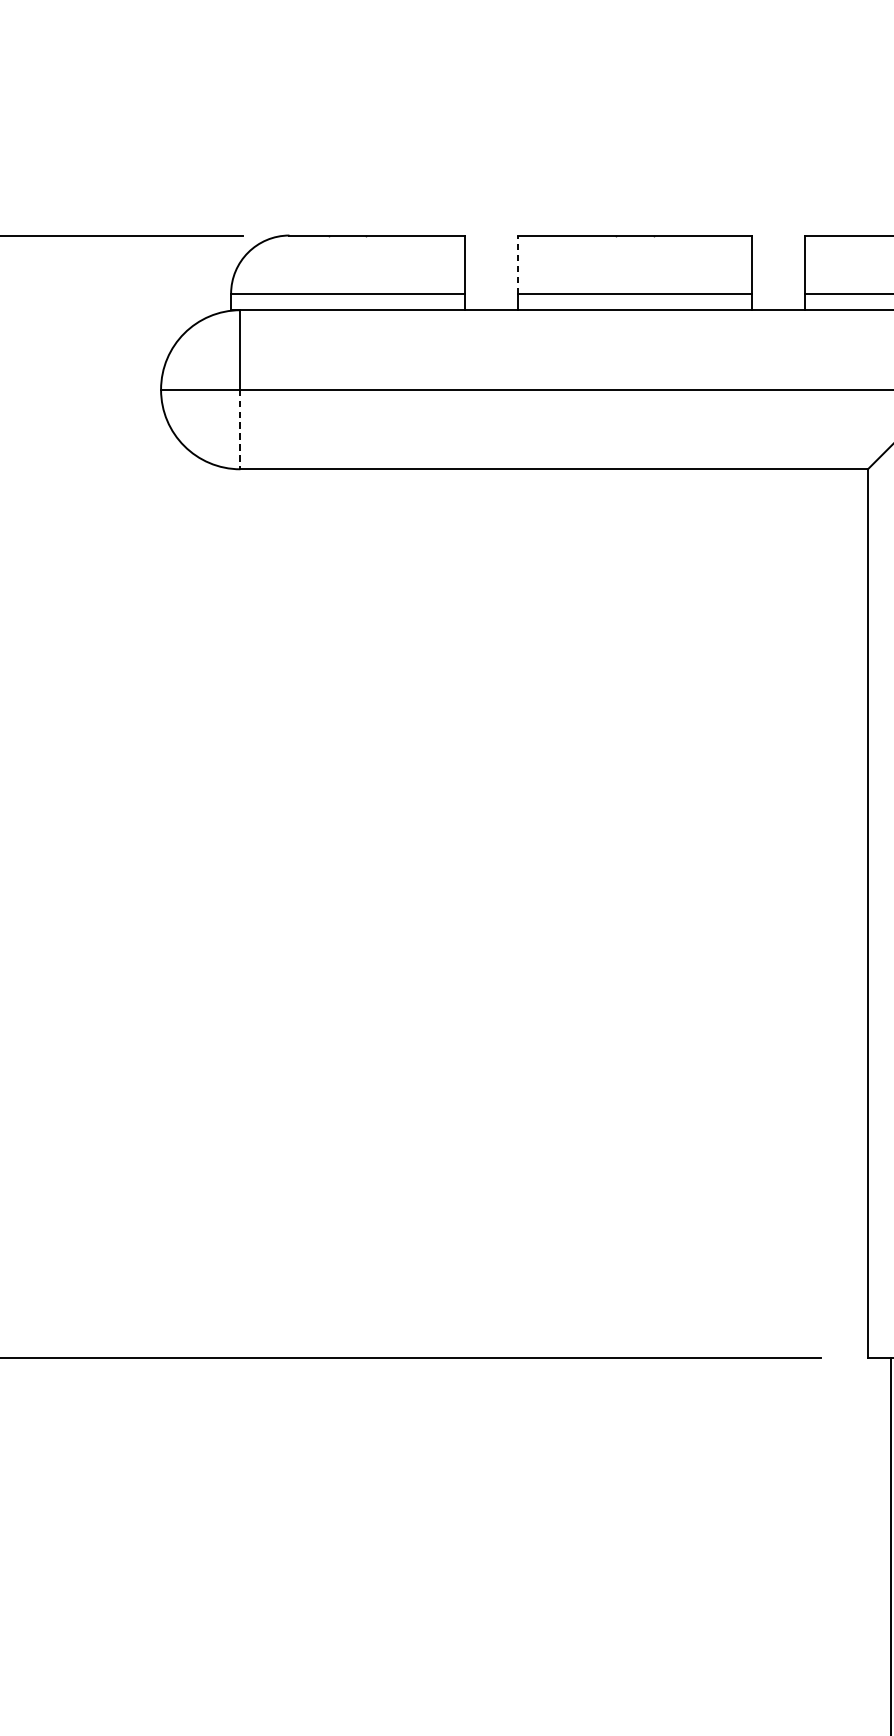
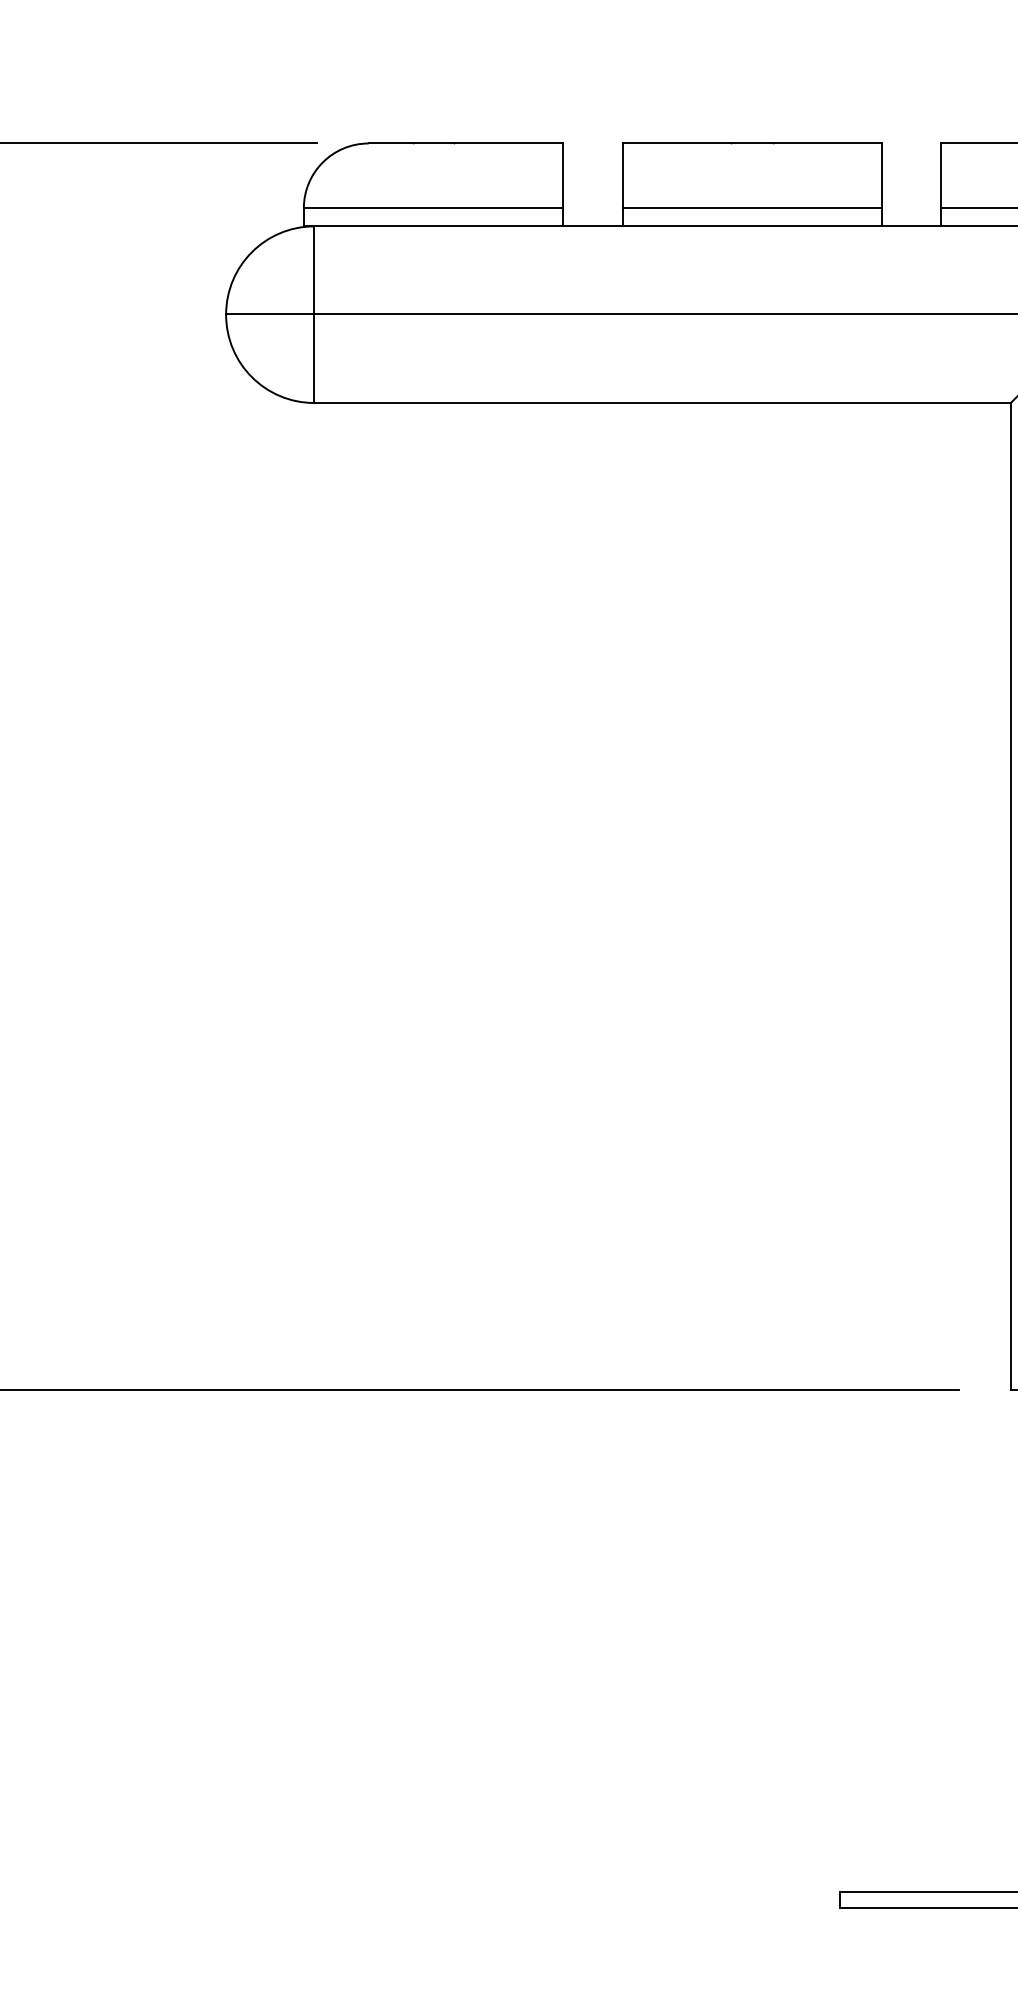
line: (518, 264) -> (622, 175), dashed -> solid
line: (240, 430) -> (314, 359), dashed -> solid

